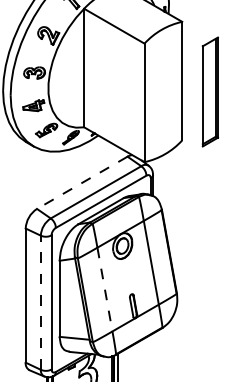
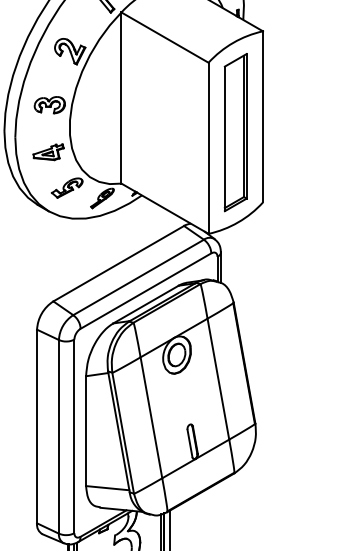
part: (209, 91) -> (234, 131), moved
line: (81, 183) -> (117, 264), dashed -> solid
line: (104, 289) -> (150, 417), dashed -> solid
line: (40, 302) -> (58, 436), dashed -> solid

